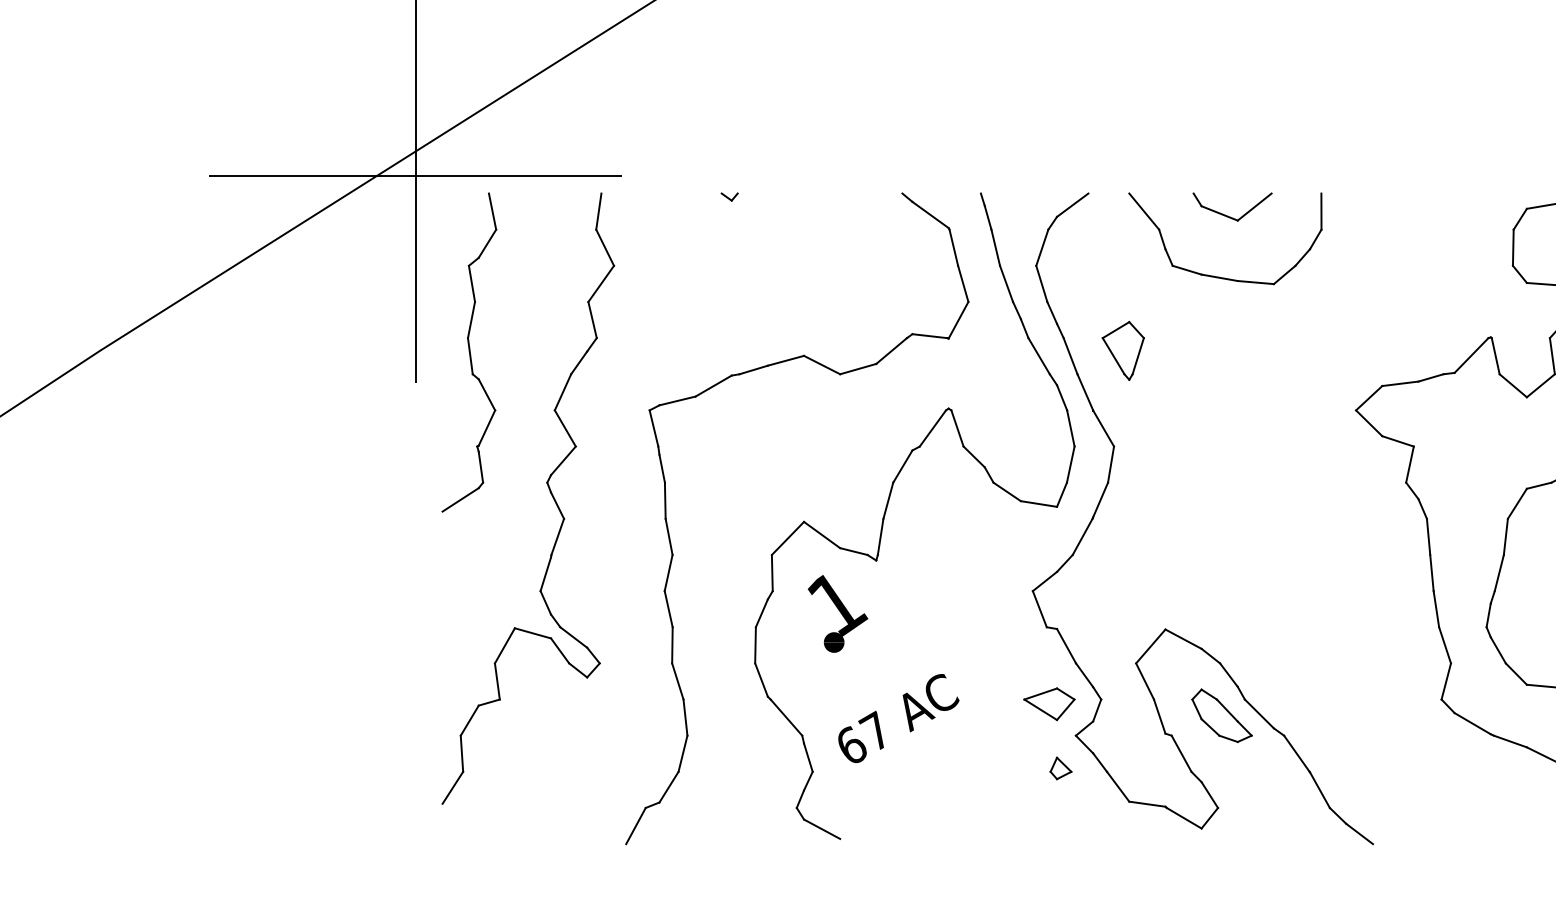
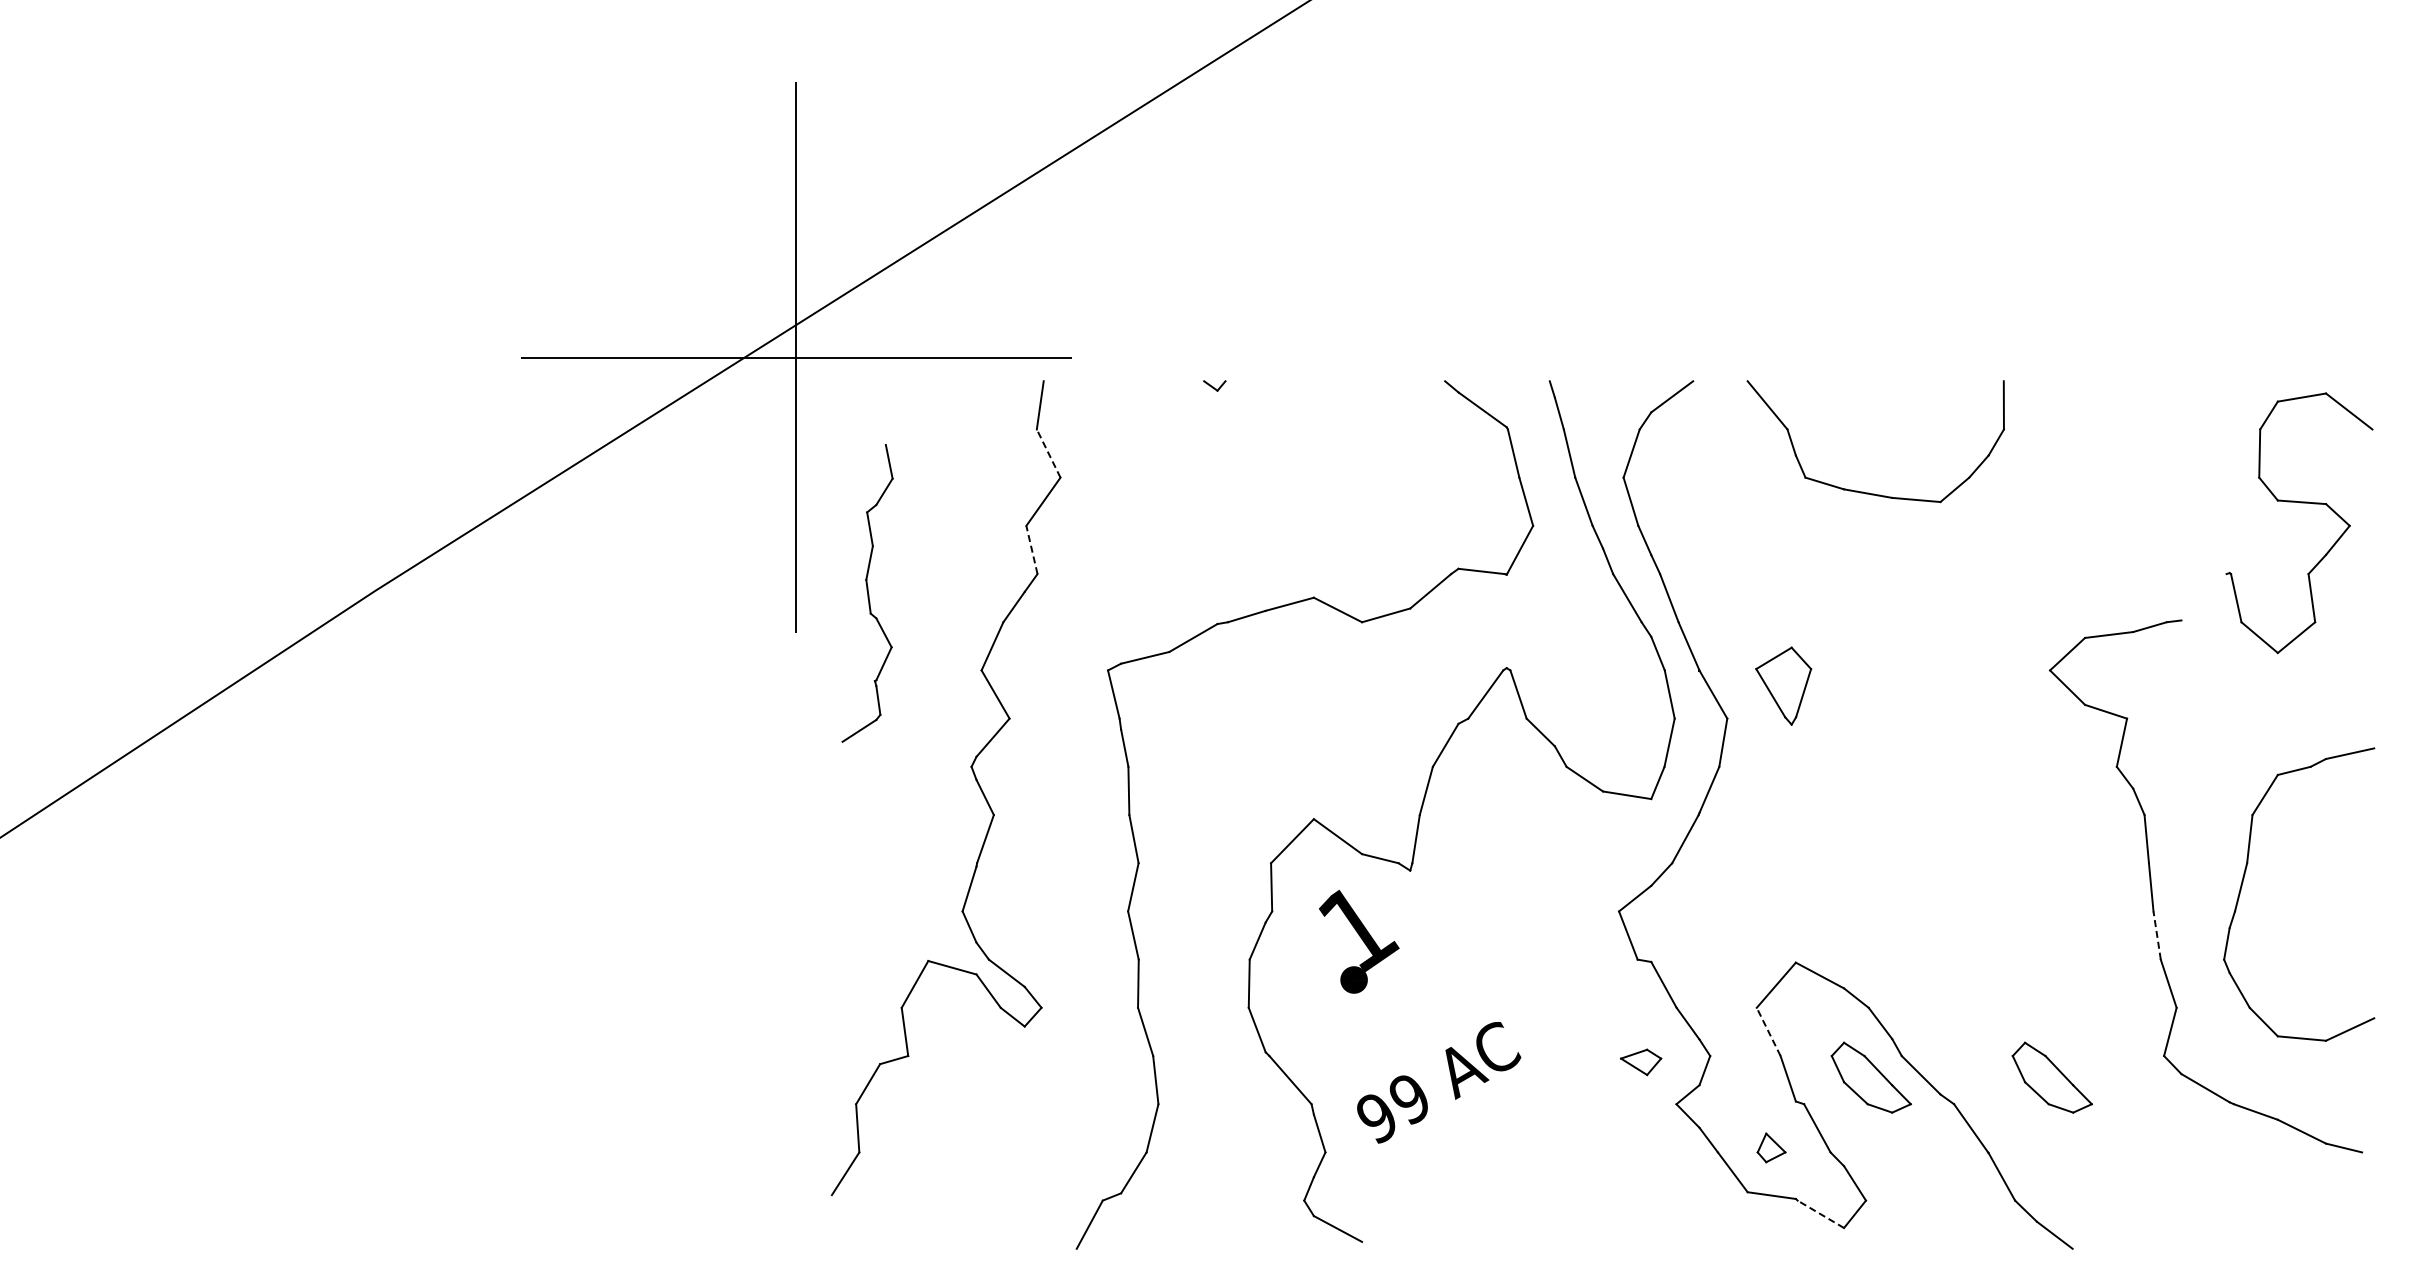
part: (1228, 216) -> (1880, 411), removed
line: (605, 247) -> (1048, 453), solid -> dashed
line: (592, 319) -> (1031, 549), solid -> dashed
part: (1123, 350) -> (1783, 685), moved
part: (469, 352) -> (867, 593), size x0.7
line: (1471, 355) -> (2203, 597), removed
line: (1436, 609) -> (2157, 935), solid -> dashed
line: (1144, 681) -> (1768, 1031), solid -> dashed
part: (1048, 704) -> (1640, 1062), size x0.6
part: (1357, 715) -> (2051, 1077), added
text: (862, 738) -> (1392, 1107), 67 -> 99
part: (1060, 768) -> (1771, 1147), moved
line: (1183, 818) -> (1820, 1214), solid -> dashed

